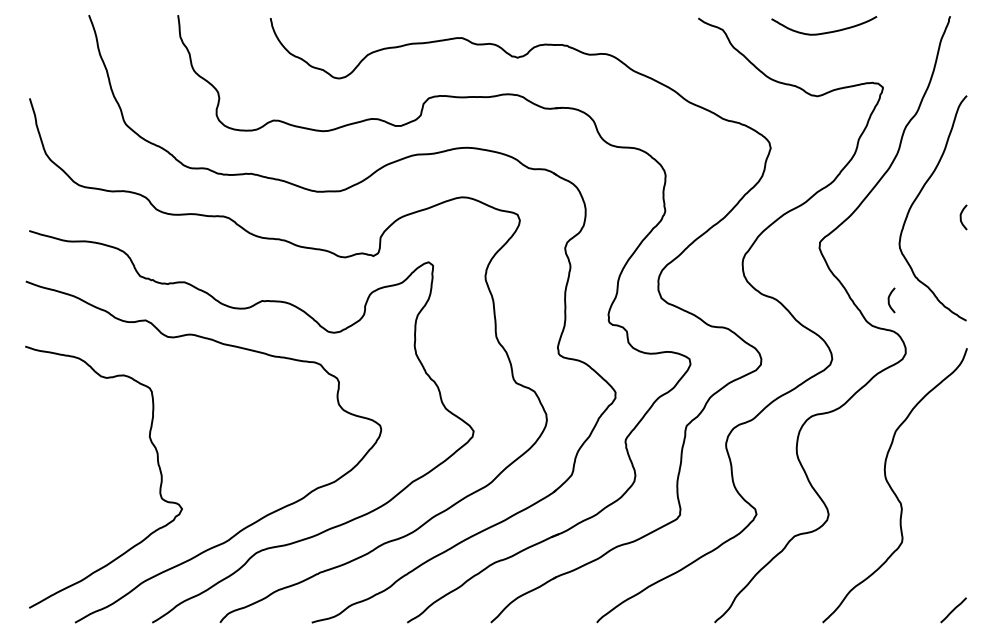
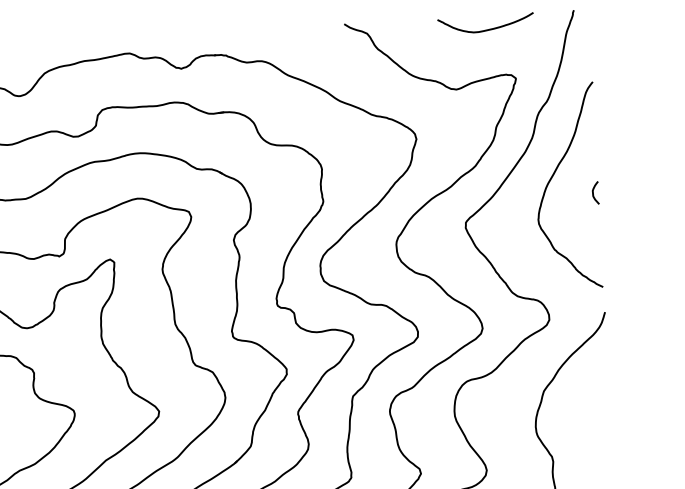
curve: (827, 31) -> (489, 28), moved
curve: (889, 300) -> (532, 272), removed

